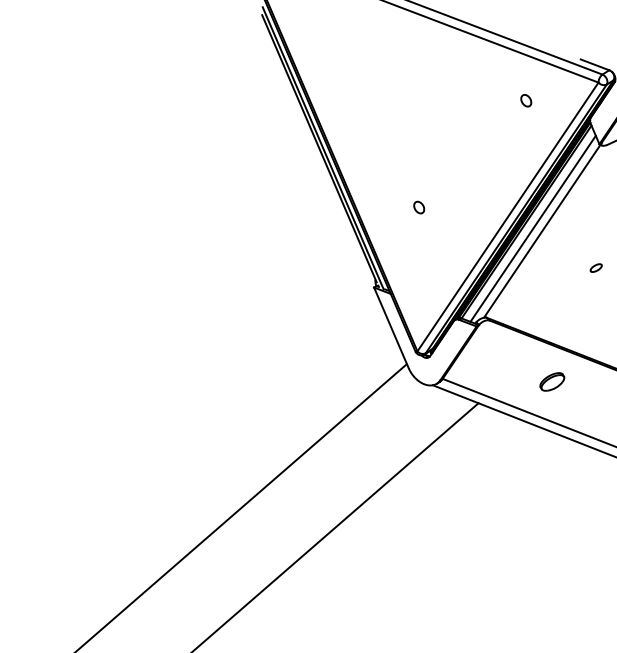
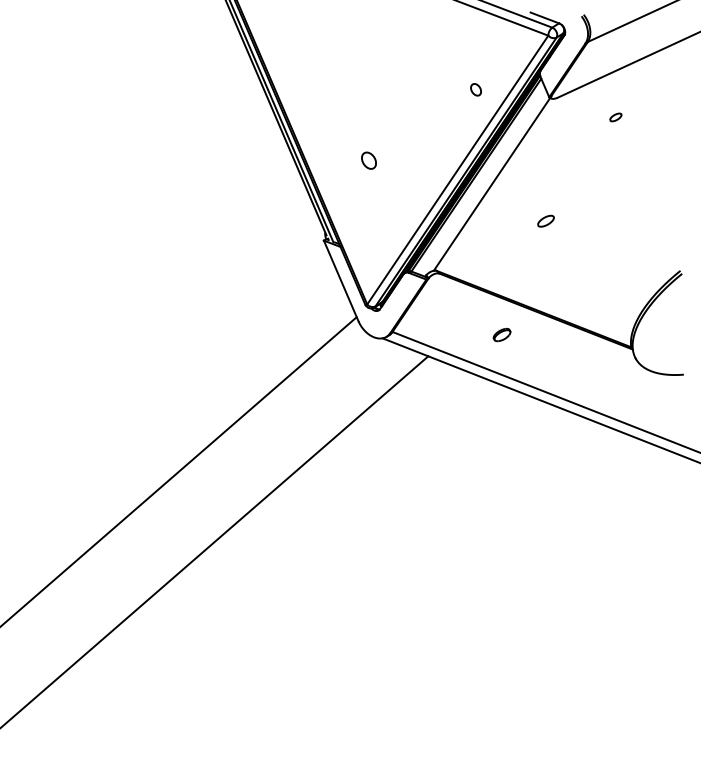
part: (525, 100) -> (475, 89), moved
part: (418, 207) -> (368, 160), size x1.4
line: (532, 228) -> (482, 181), removed
part: (595, 267) -> (545, 220), size x1.4
part: (551, 381) -> (501, 334), size x0.7

